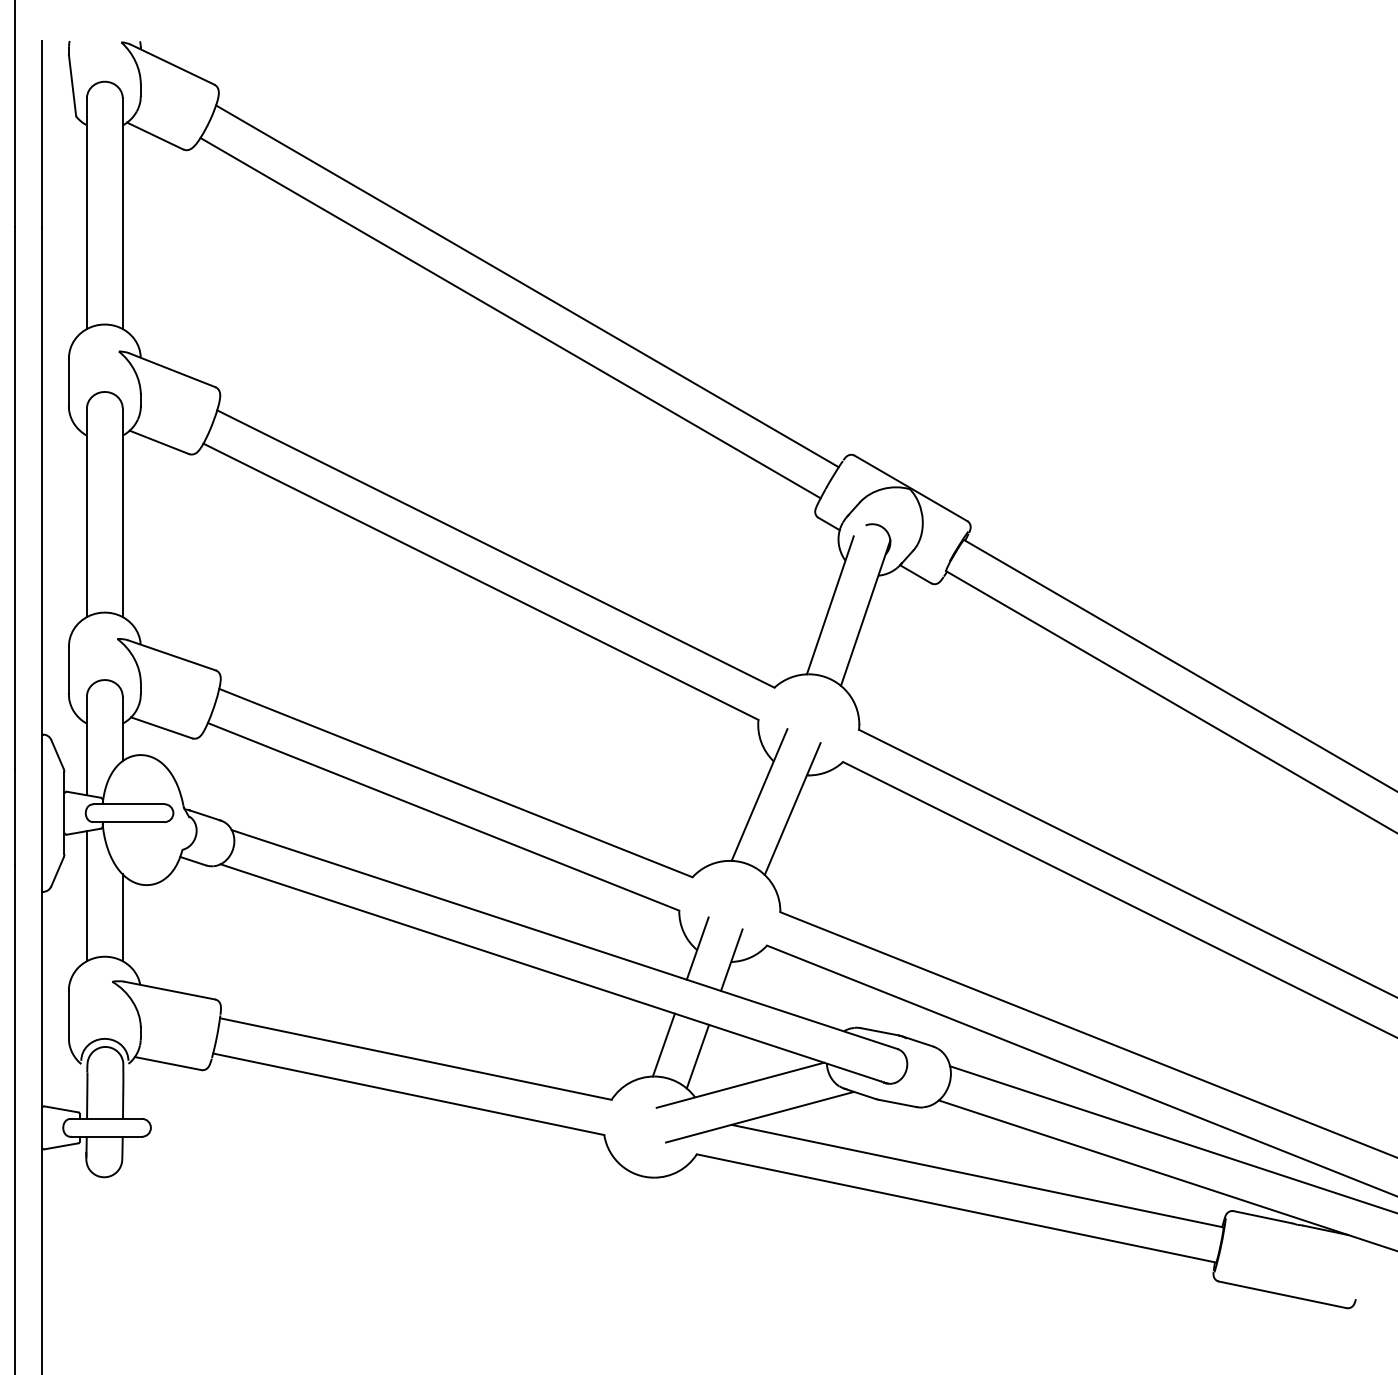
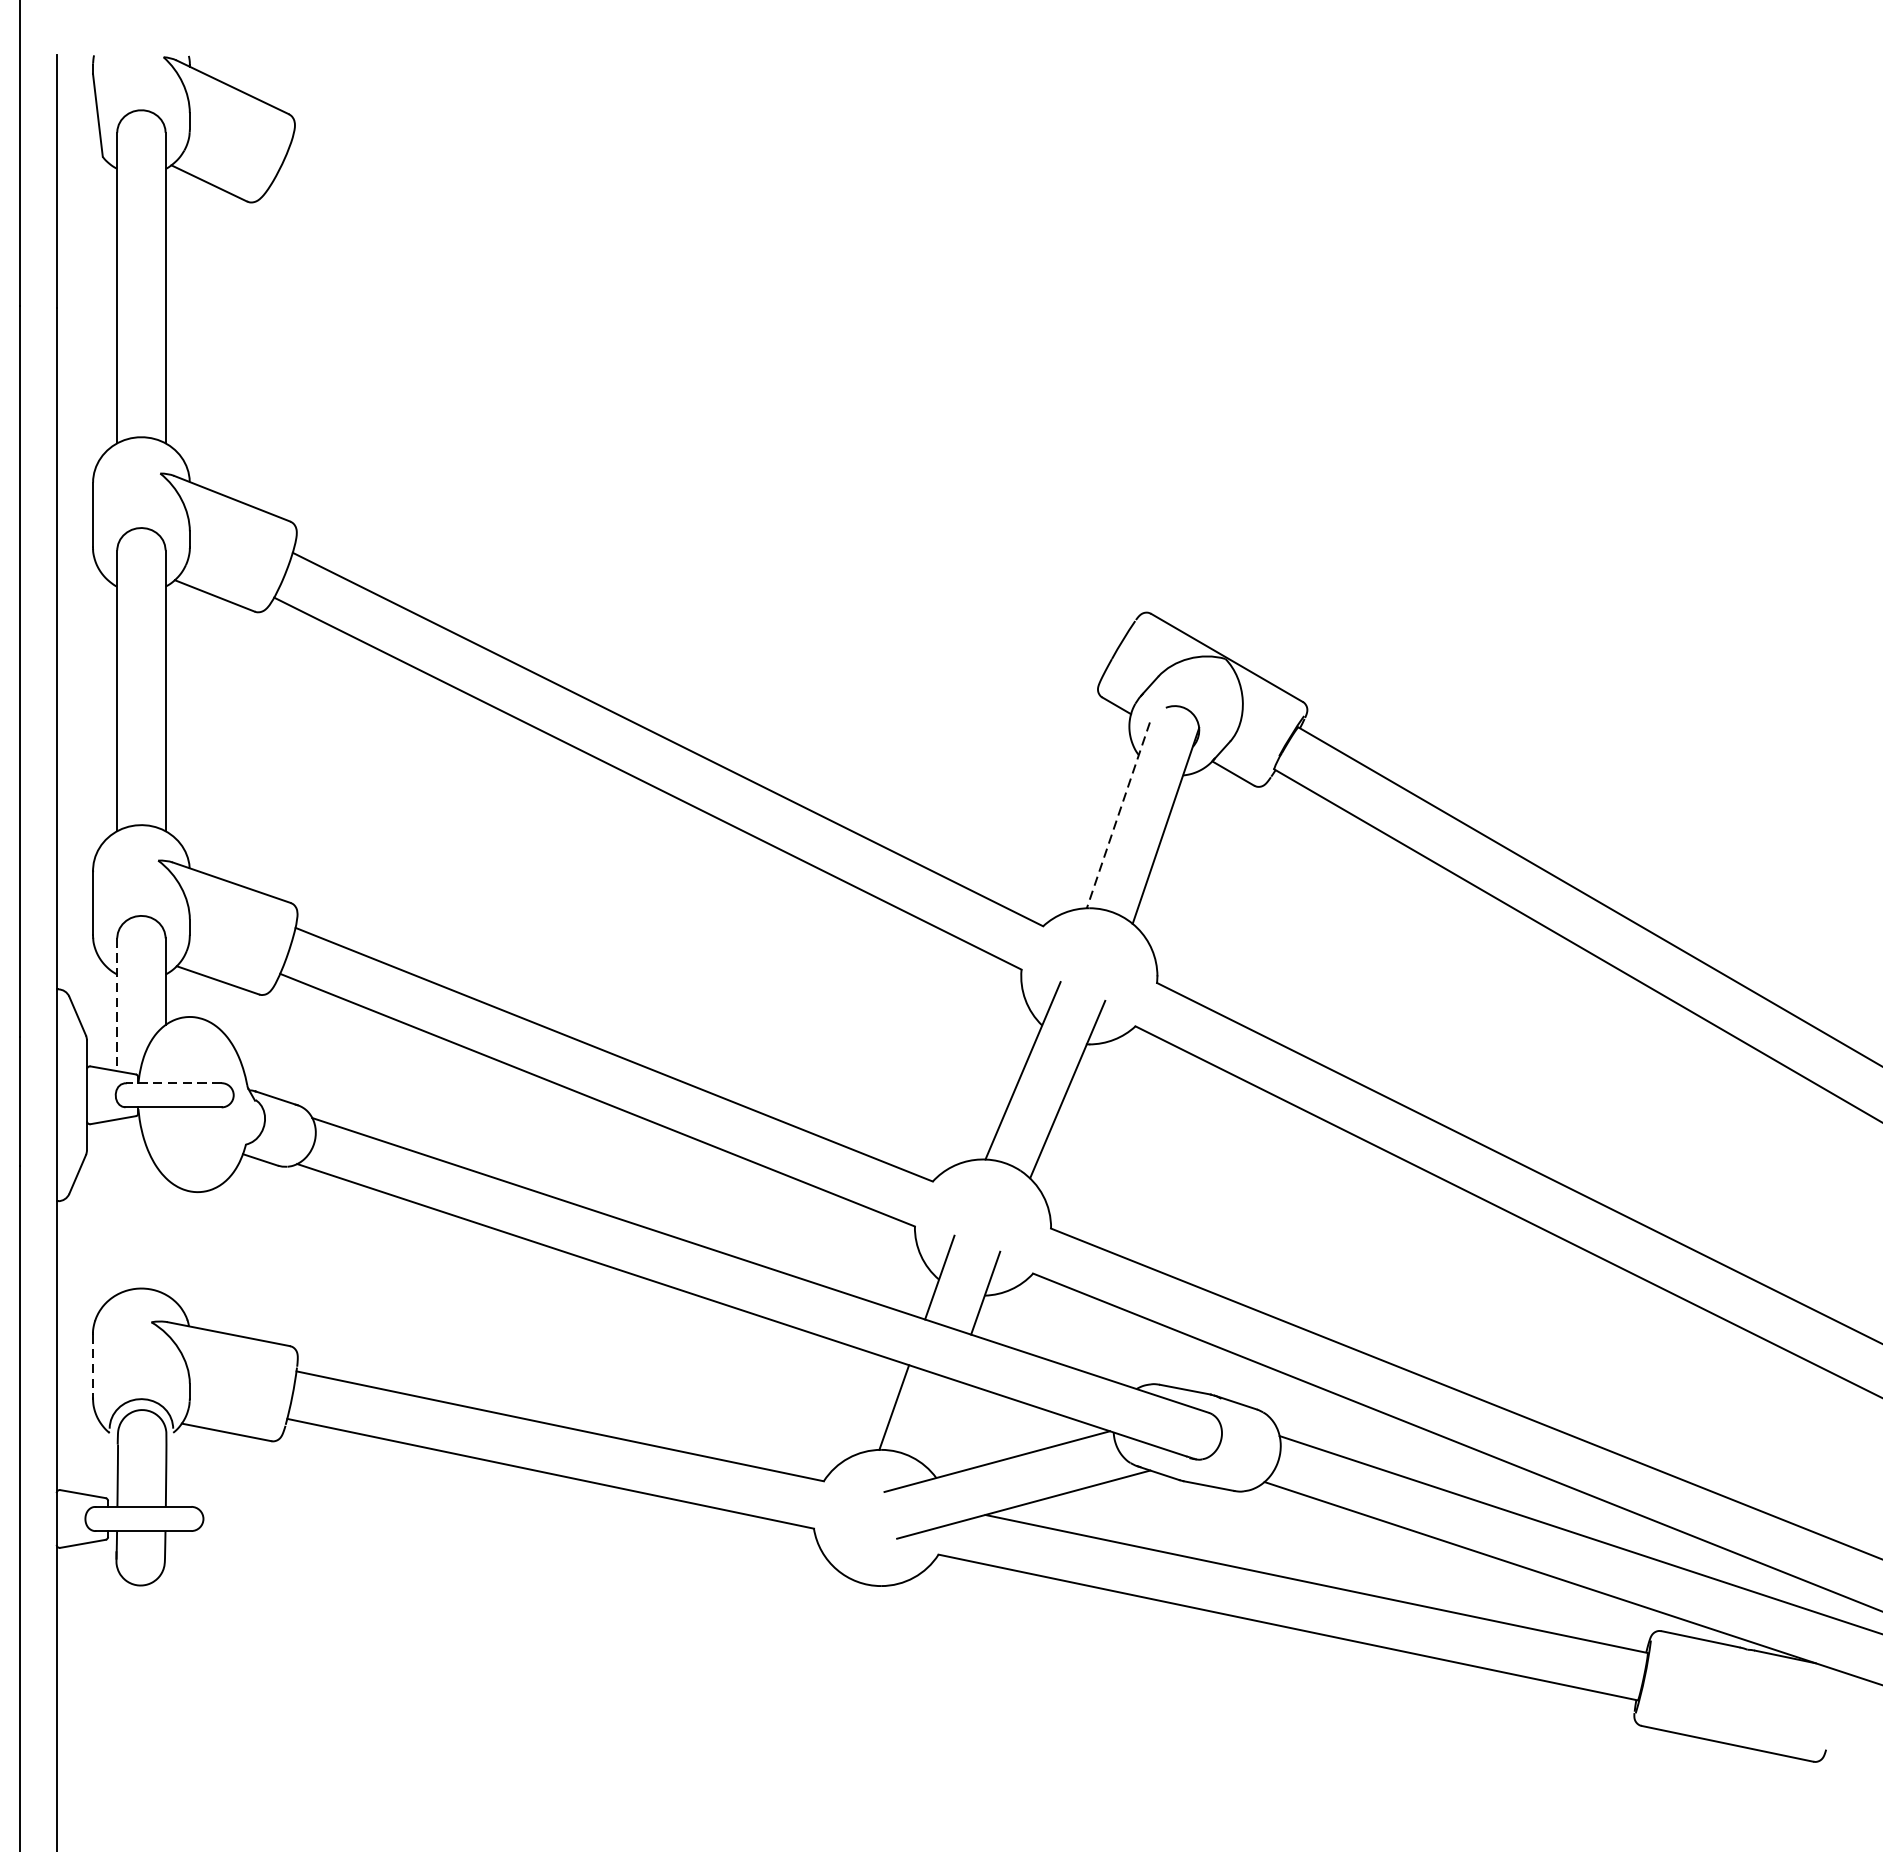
line: (527, 286) -> (710, 386), removed
line: (510, 318) -> (687, 429), removed
line: (830, 605) -> (1118, 815), solid -> dashed
line: (86, 746) -> (116, 1005), solid -> dashed
line: (128, 804) -> (173, 1083), solid -> dashed
line: (86, 896) -> (116, 1207), removed
line: (122, 917) -> (165, 1235), removed
line: (68, 1014) -> (92, 1366), solid -> dashed
line: (697, 1056) -> (939, 1422), removed

